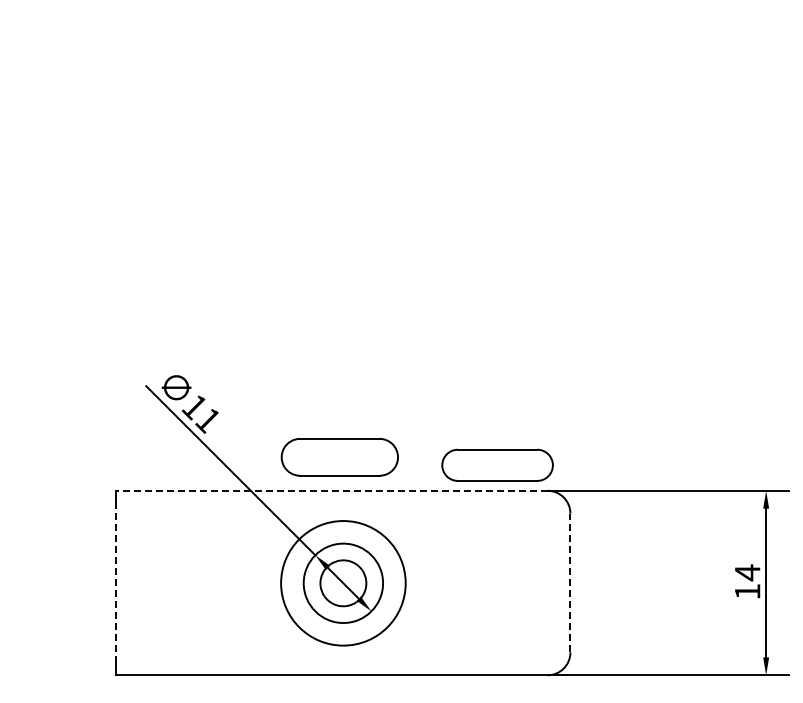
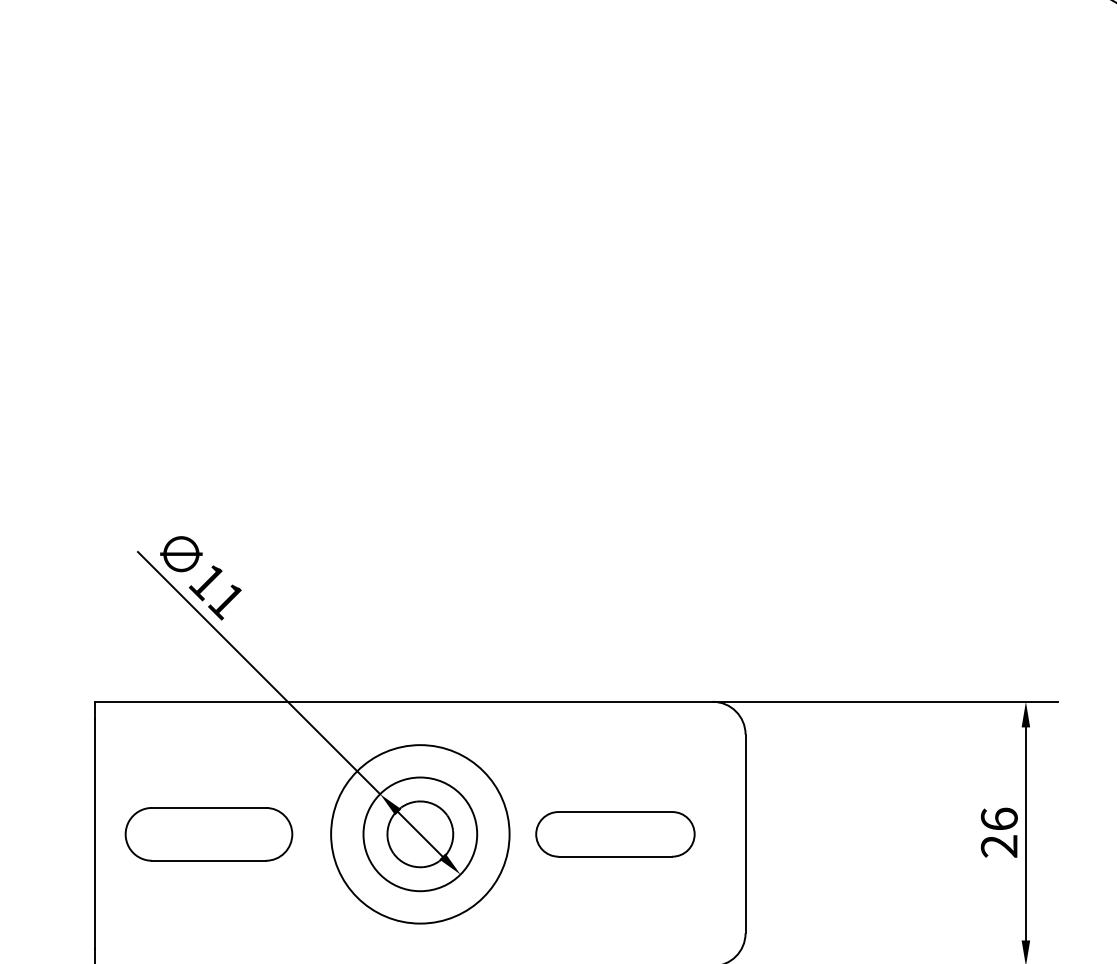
part: (339, 457) -> (208, 834), moved
part: (497, 464) -> (615, 833), moved
line: (331, 490) -> (403, 701), dashed -> solid
text: (747, 581) -> (999, 831), 14 -> 26
line: (570, 582) -> (745, 833), dashed -> solid
line: (116, 583) -> (95, 834), dashed -> solid

